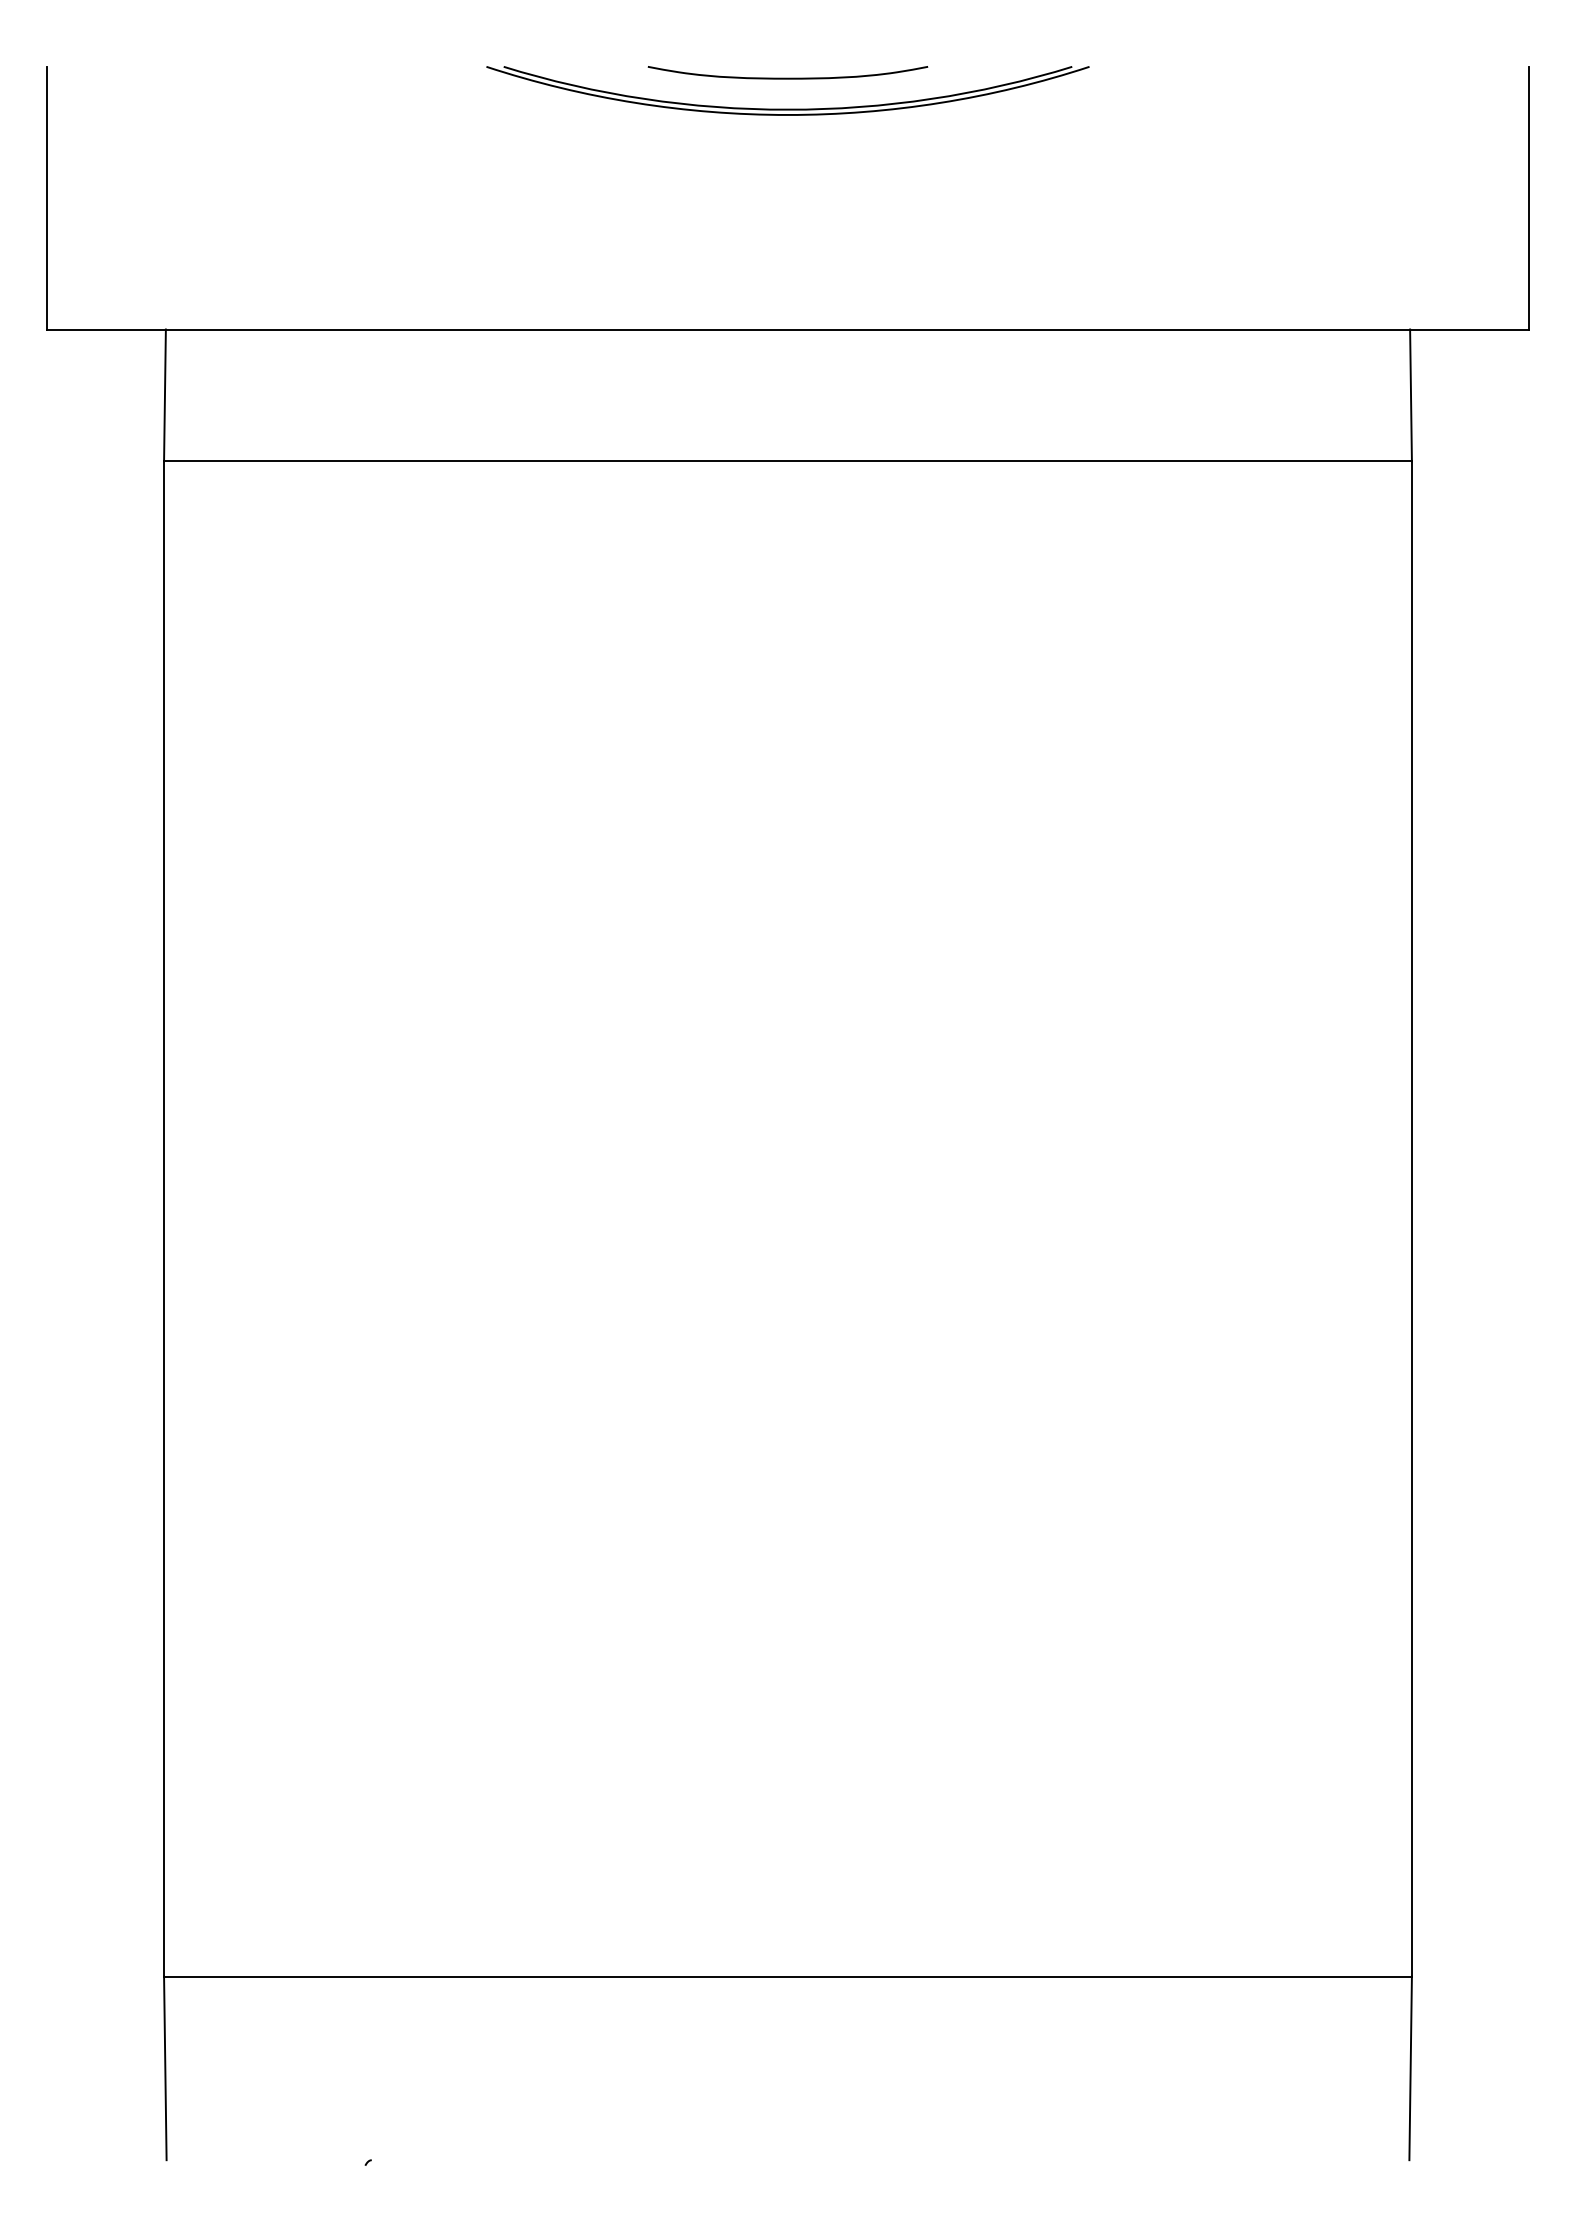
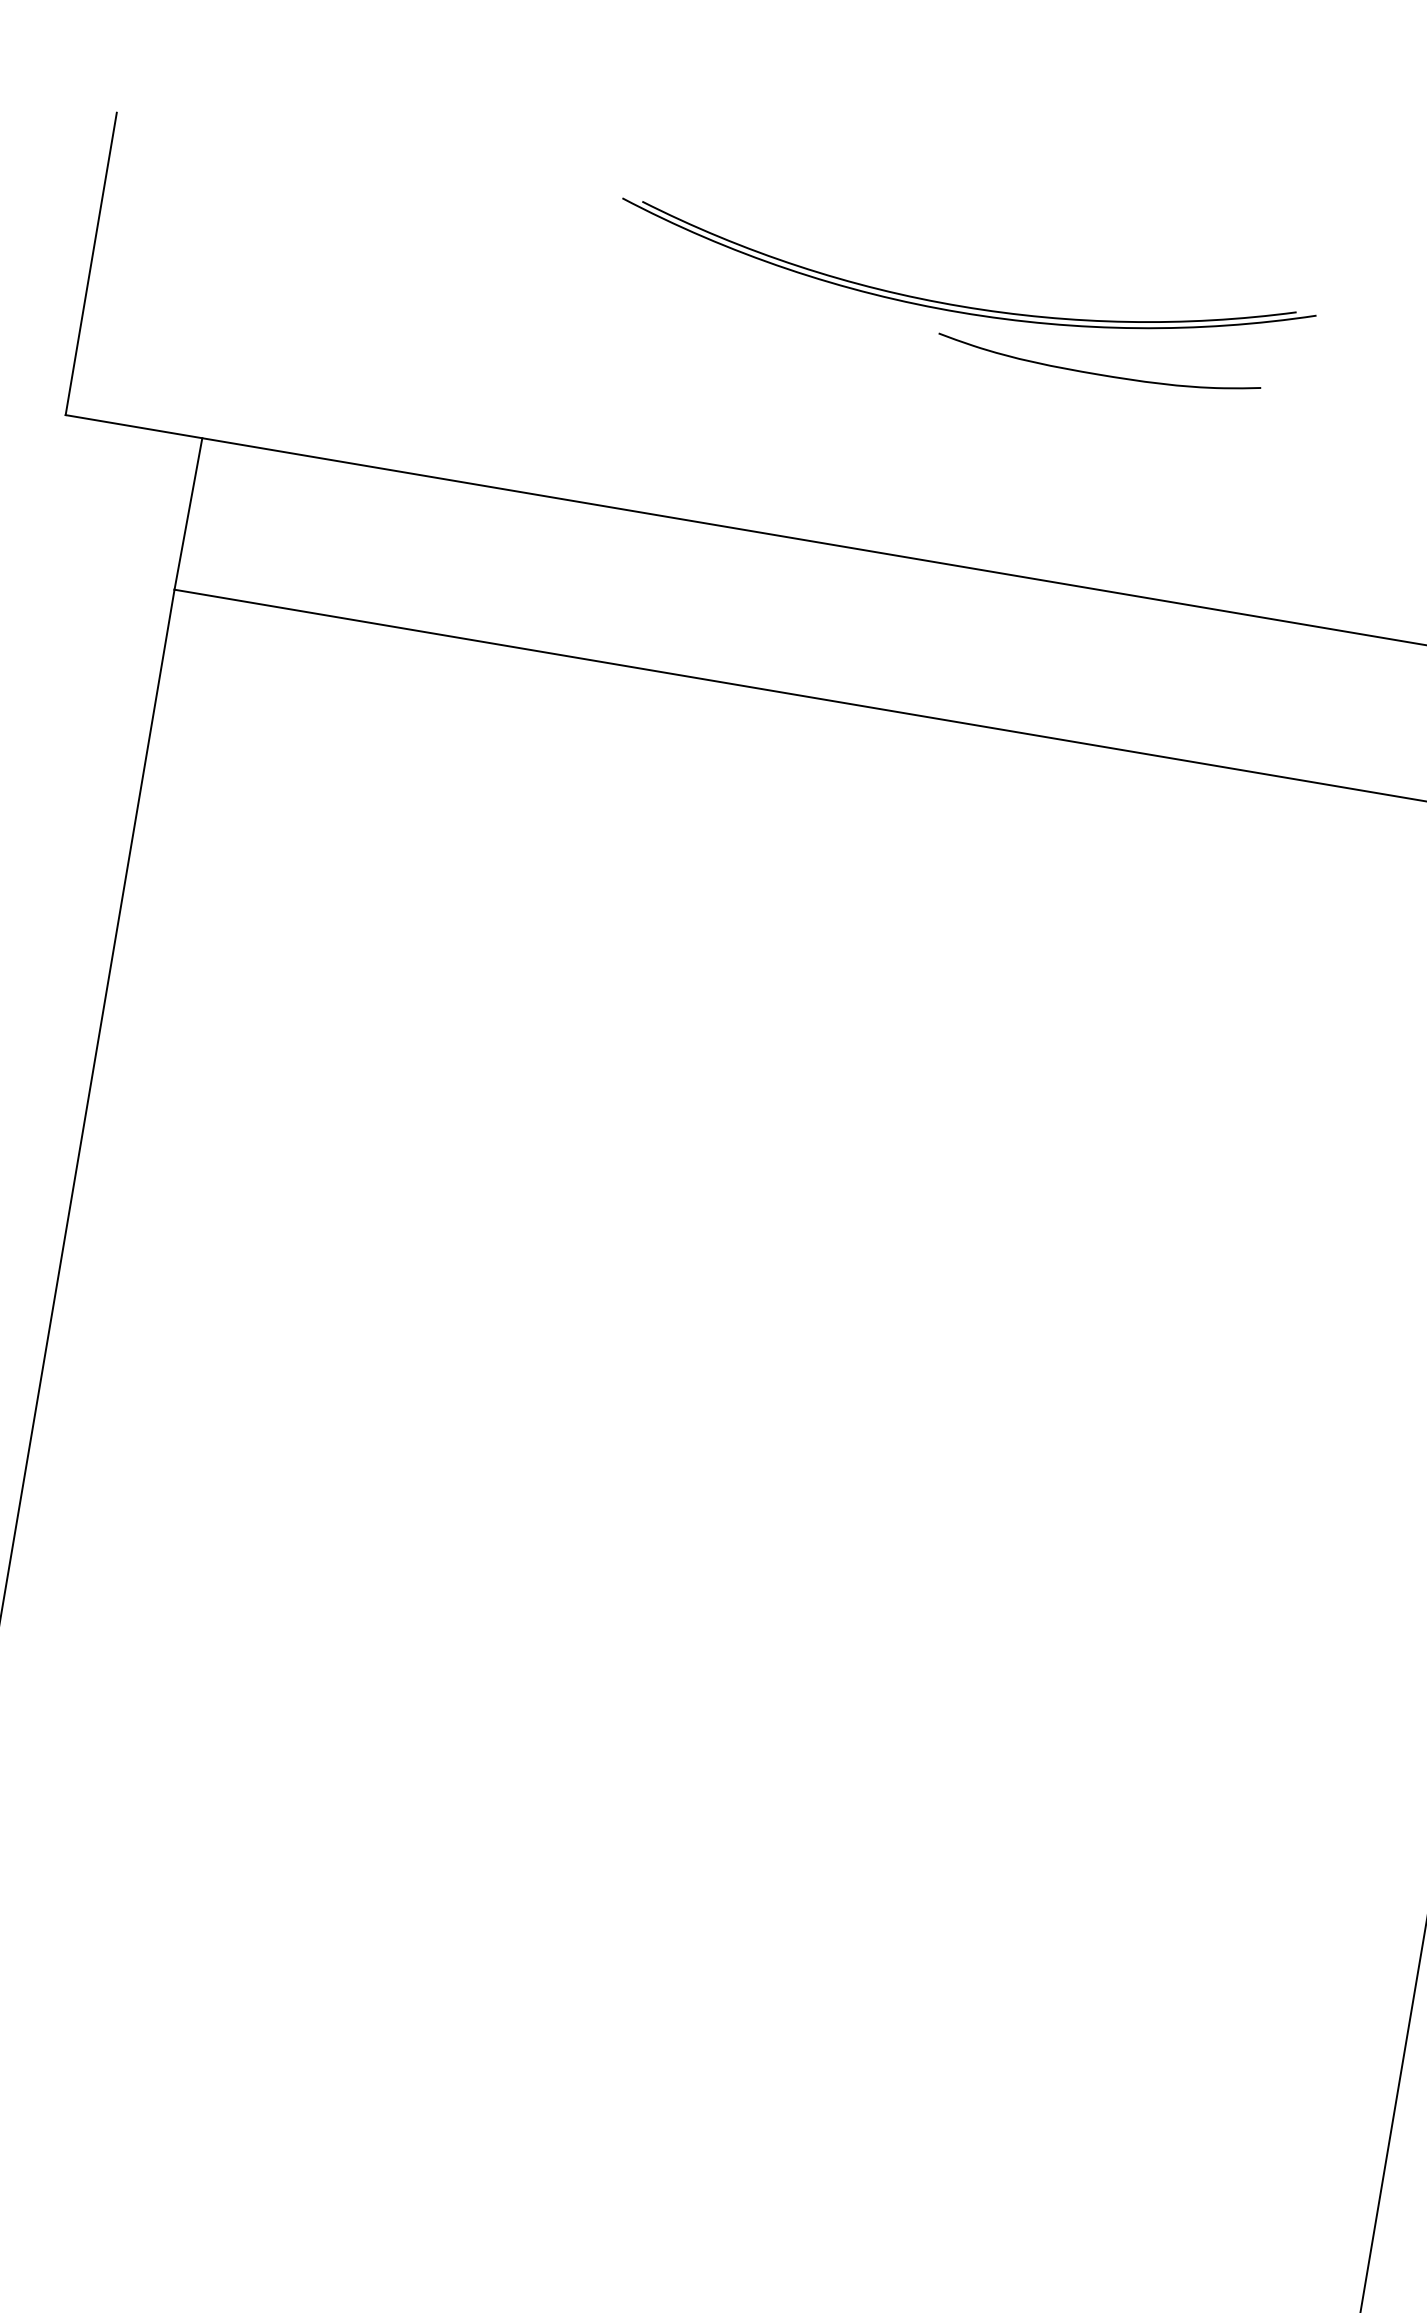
curve: (787, 77) -> (1097, 372), moved

